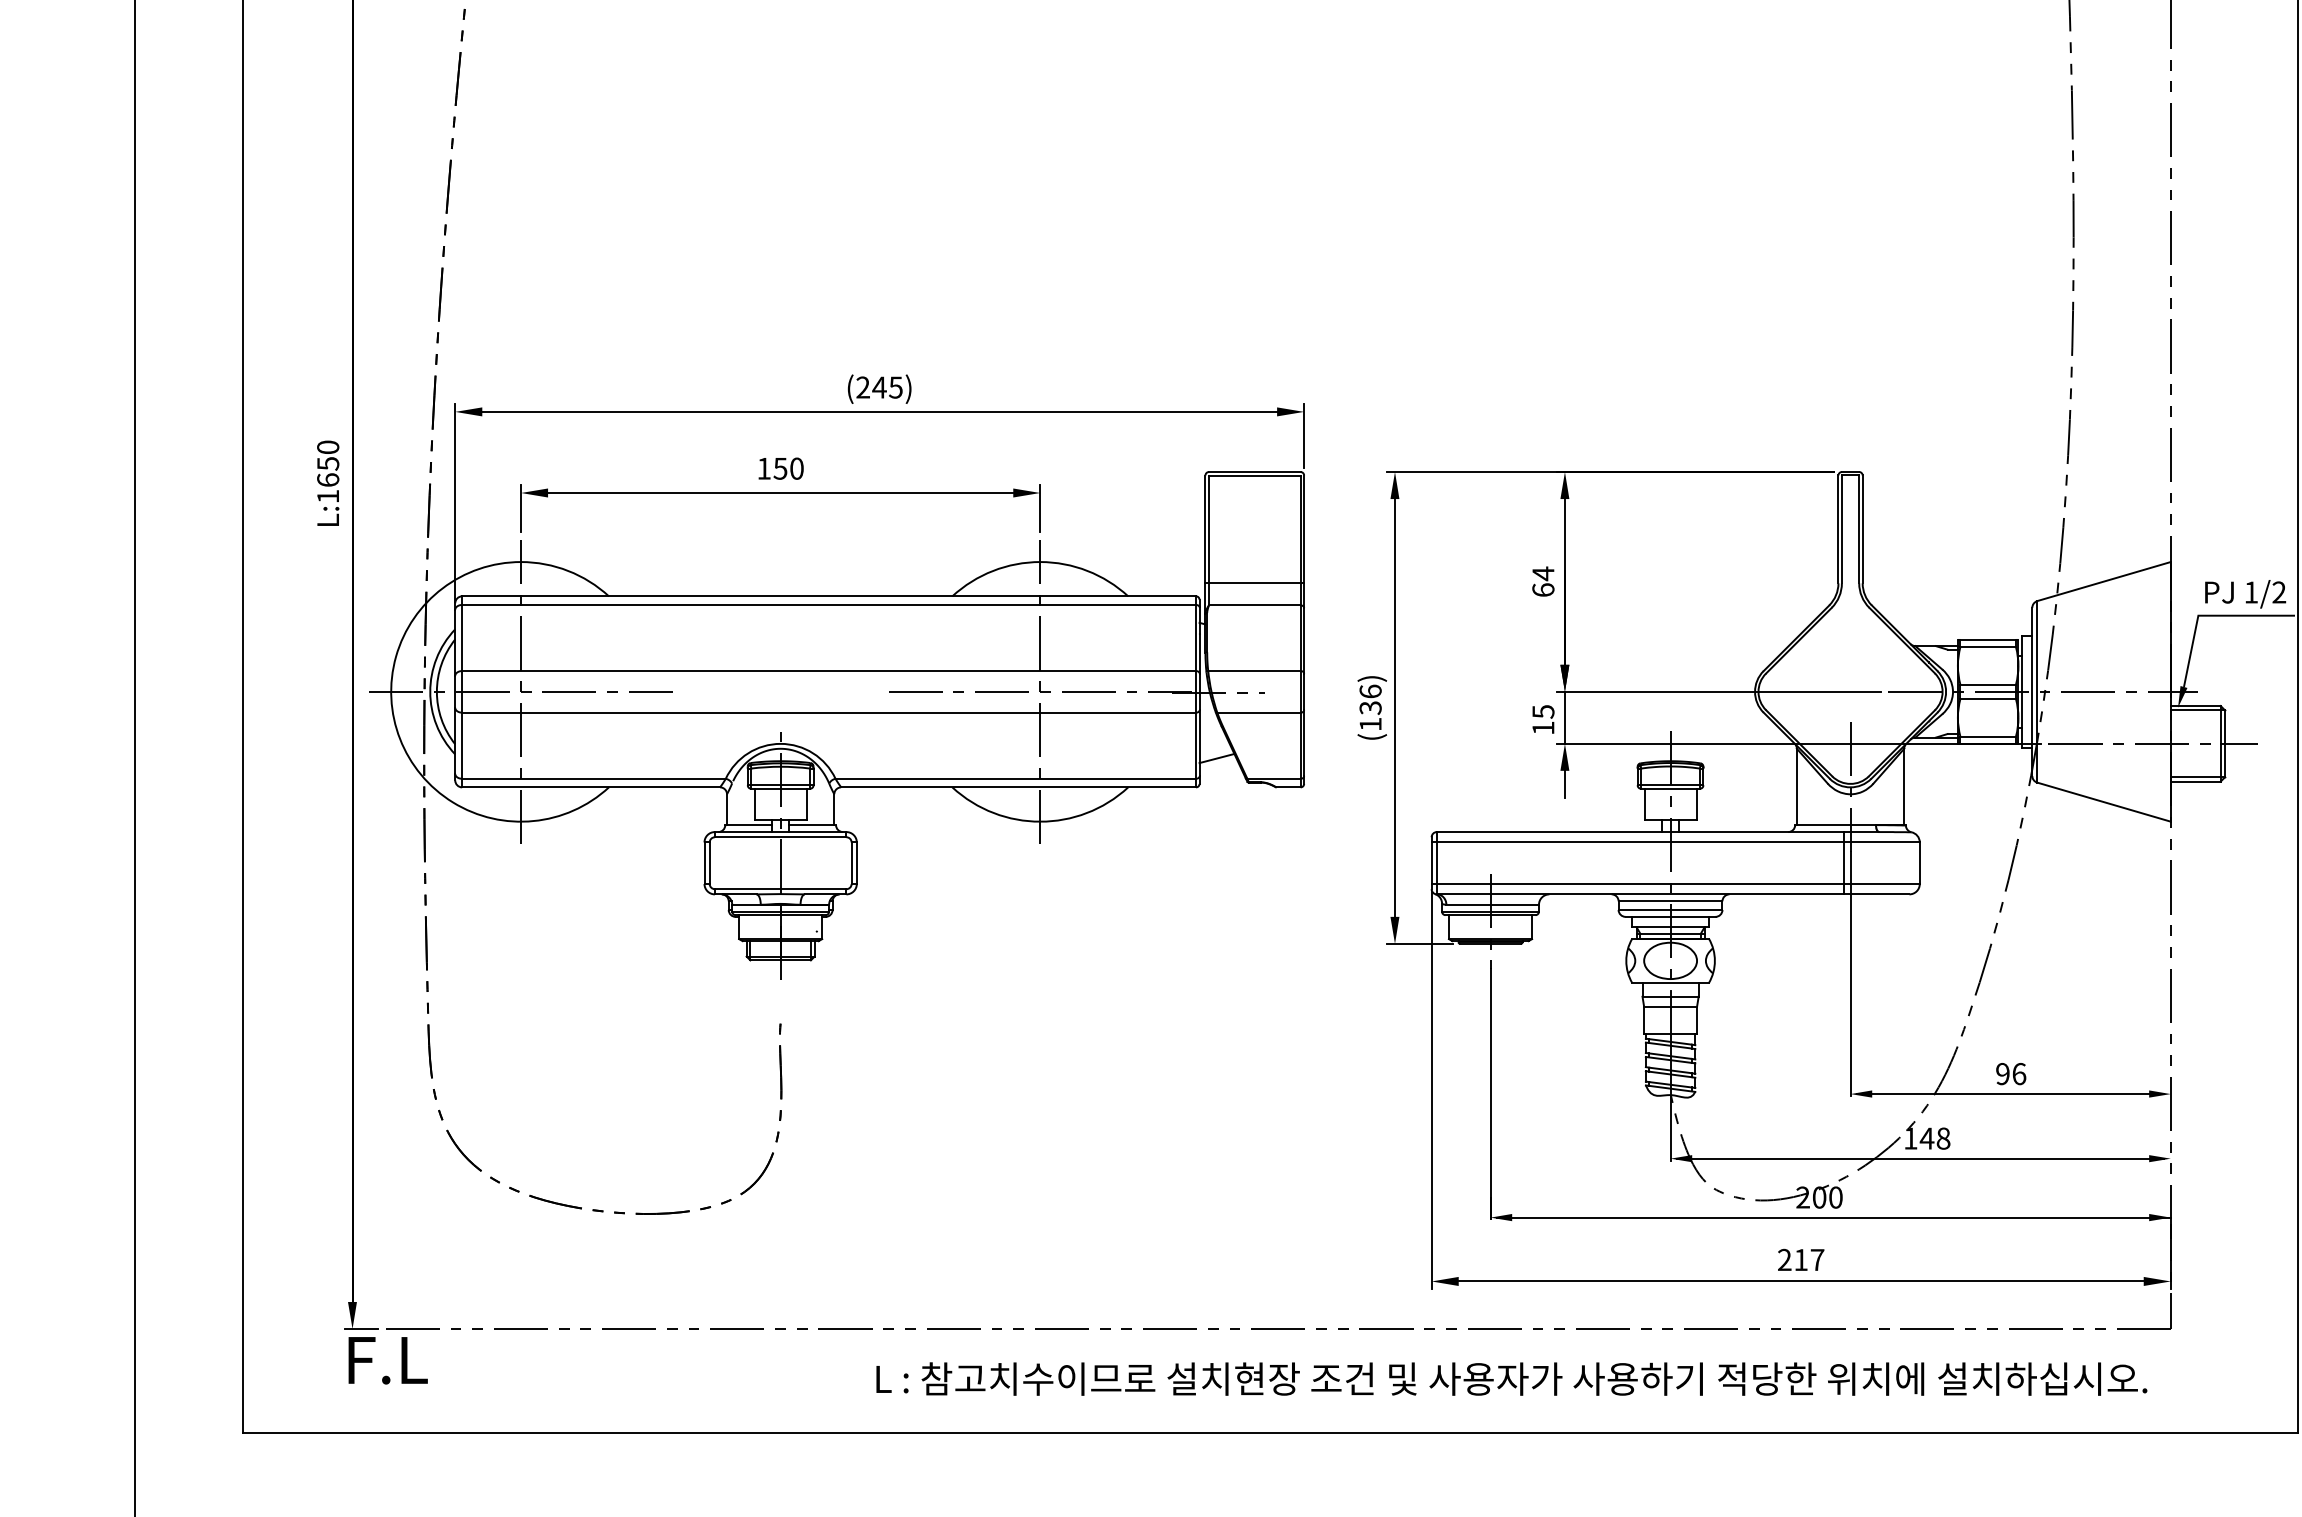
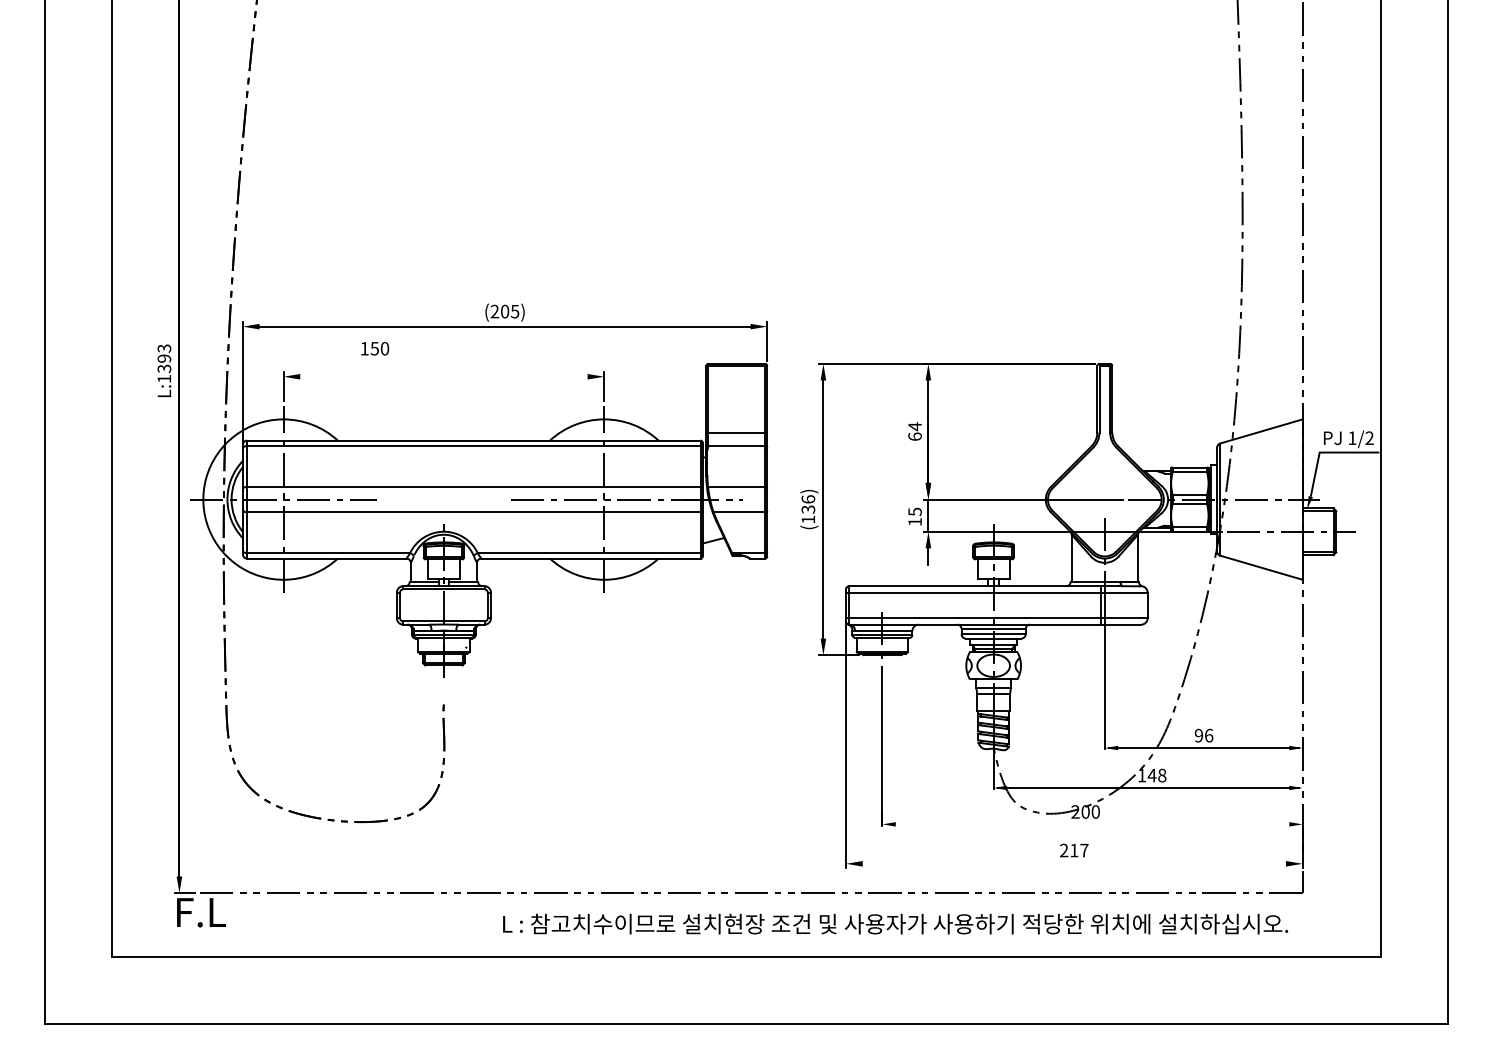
text: (878, 387) -> (504, 311), (245) -> (205)
text: (328, 463) -> (164, 358), L:1650 -> L:1393
text: (781, 468) -> (375, 348), moved
line: (779, 492) -> (443, 376), removed
line: (1833, 1217) -> (1094, 824), removed
line: (1799, 1280) -> (1073, 863), removed

